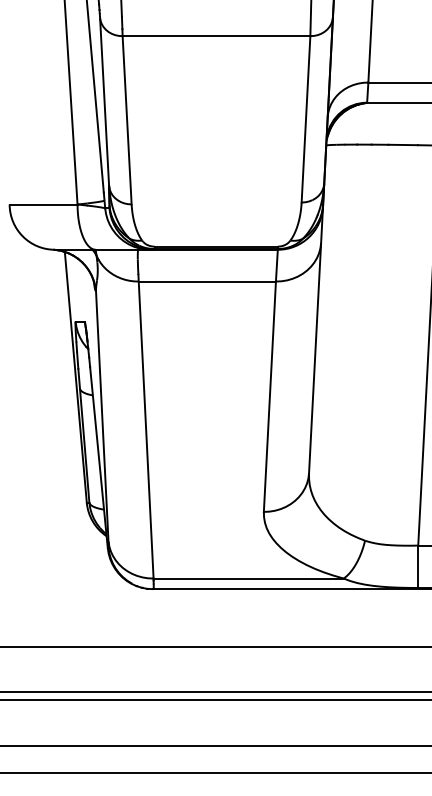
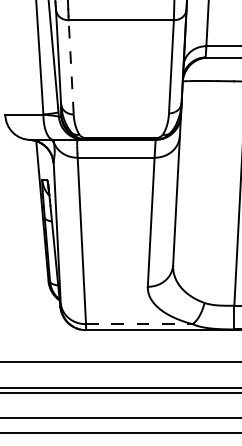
line: (127, 118) -> (71, 66), solid -> dashed
line: (249, 579) -> (139, 324), solid -> dashed

